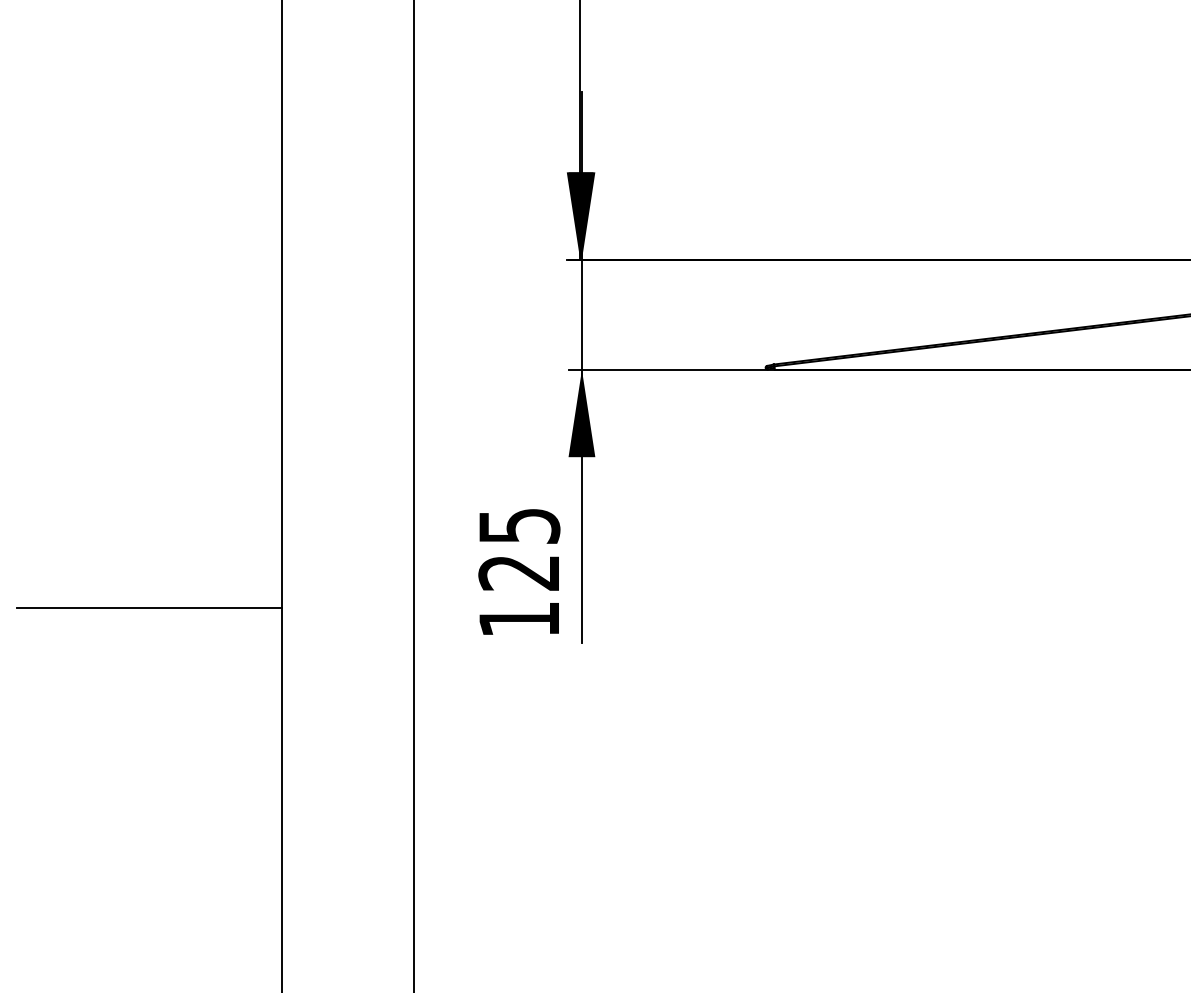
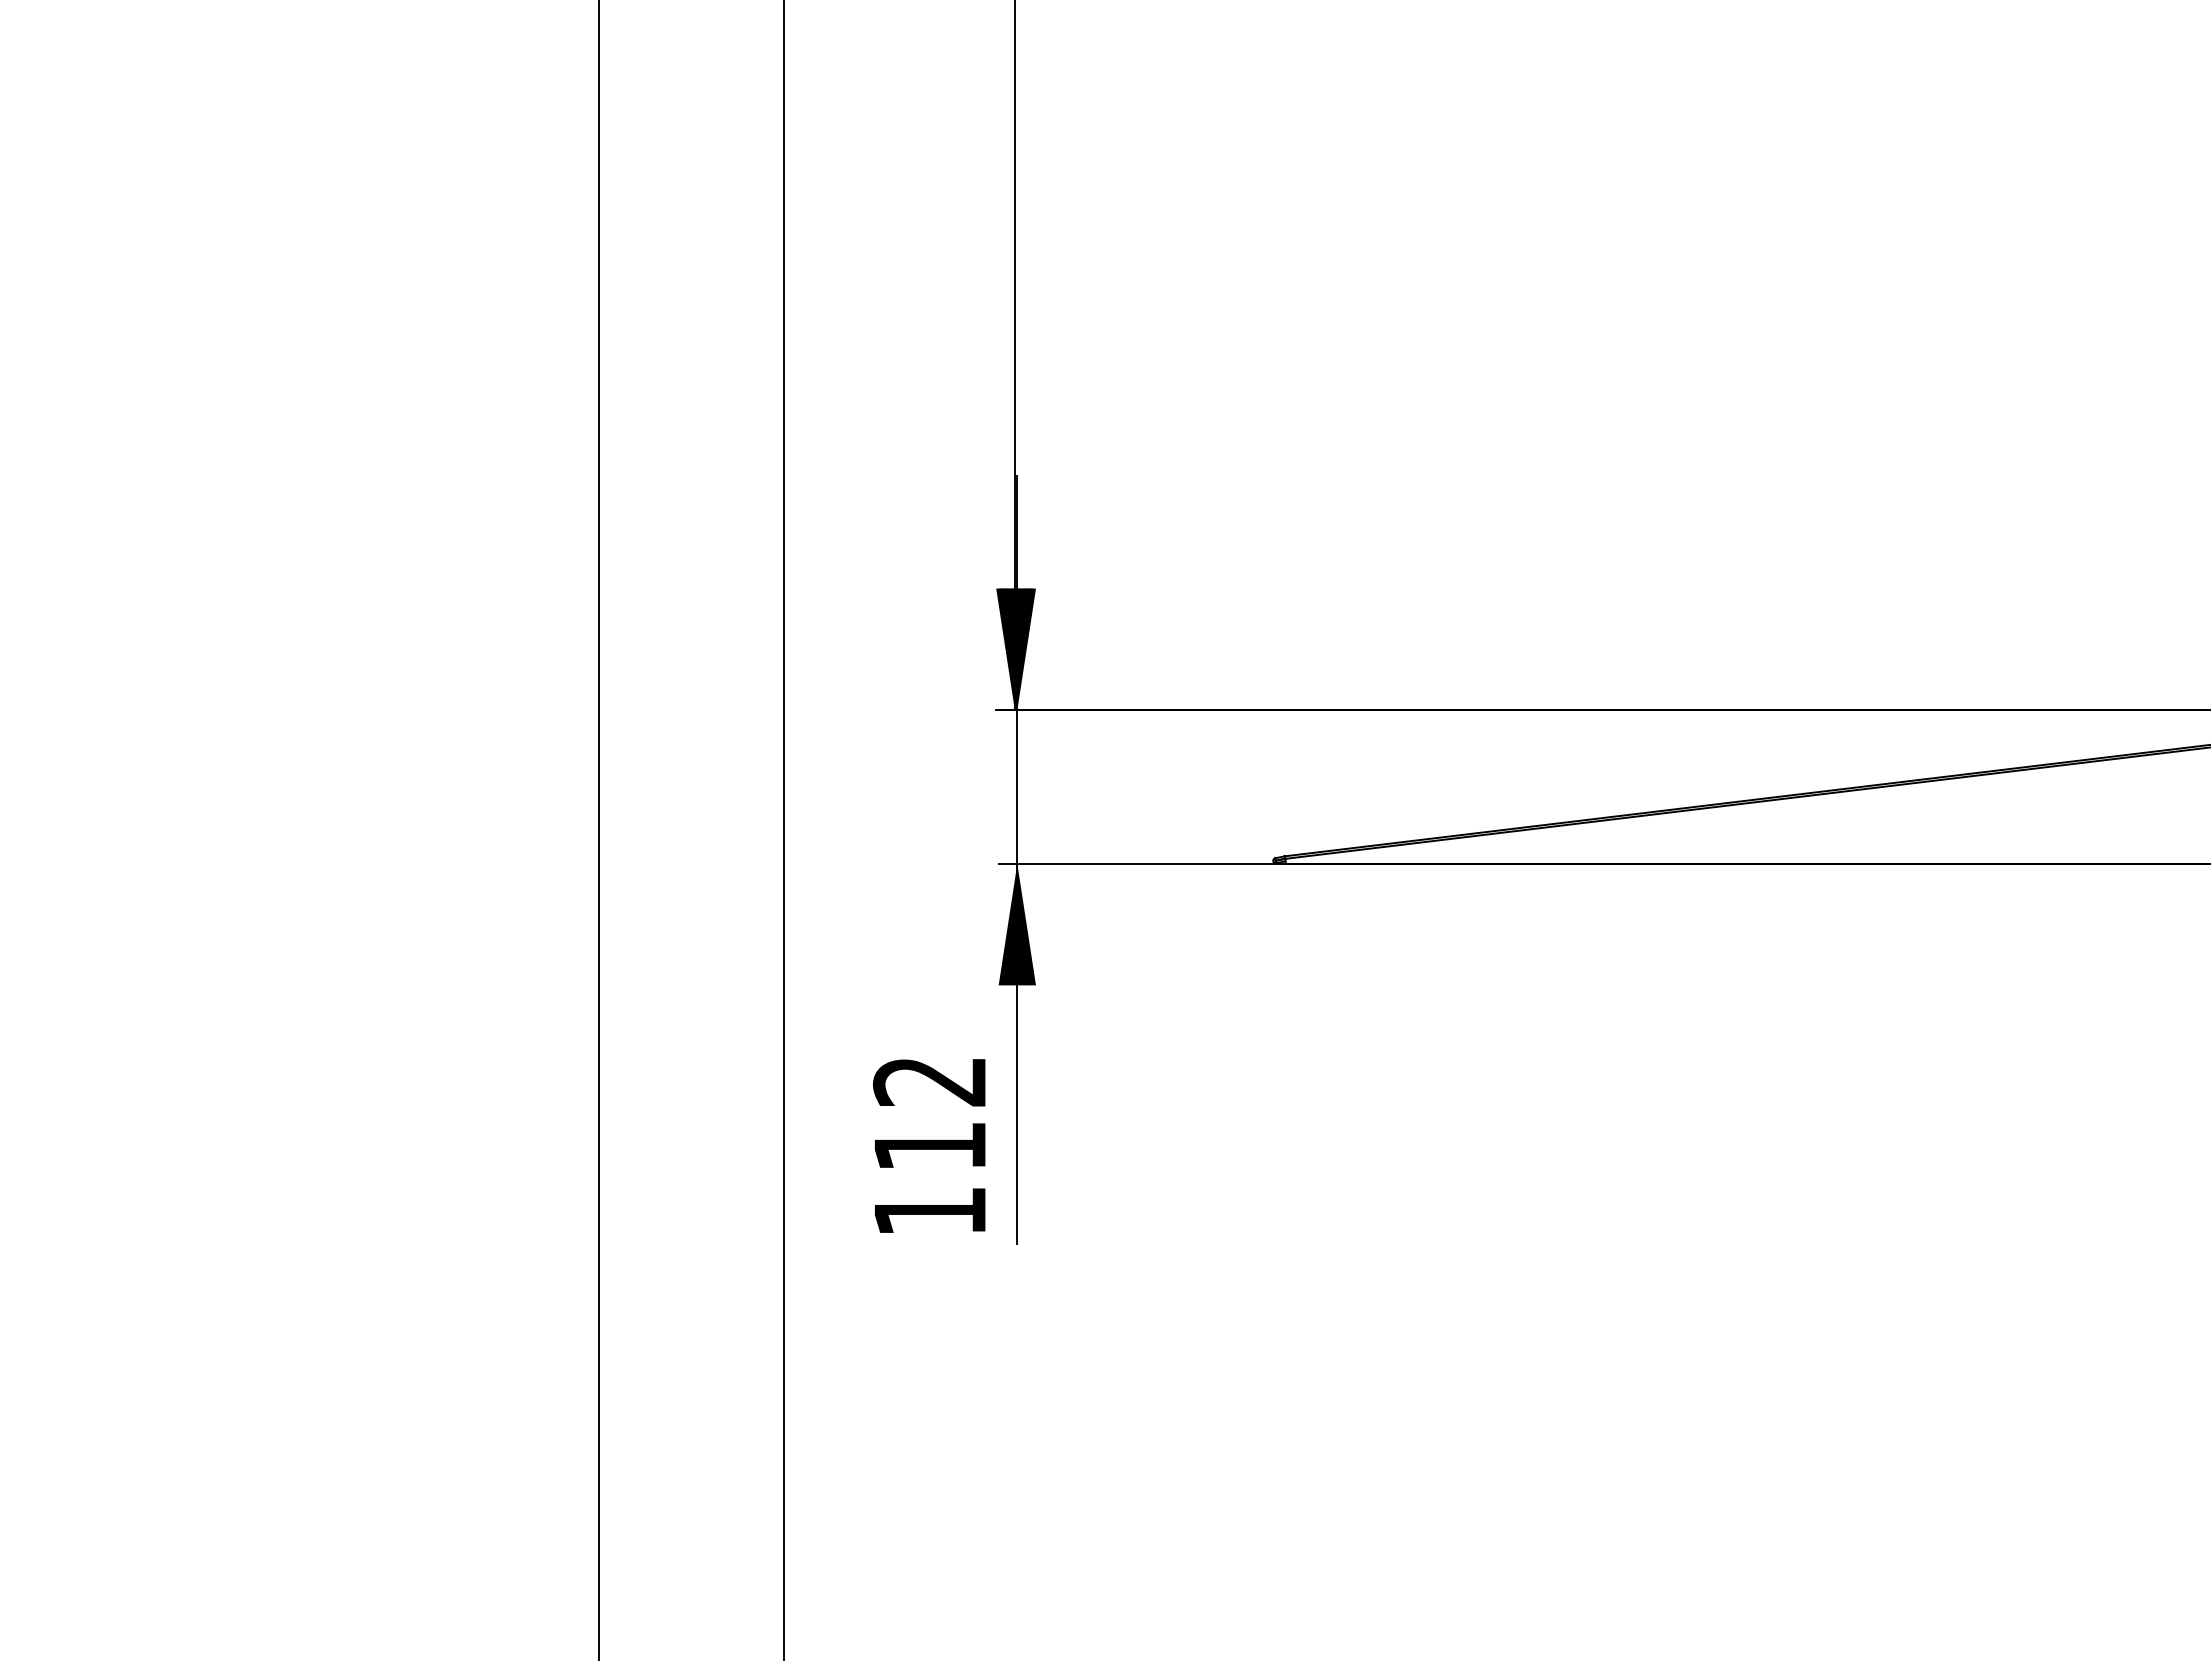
text: (519, 549) -> (930, 1114), 125 -> 112
line: (149, 608) -> (414, 1196), removed

